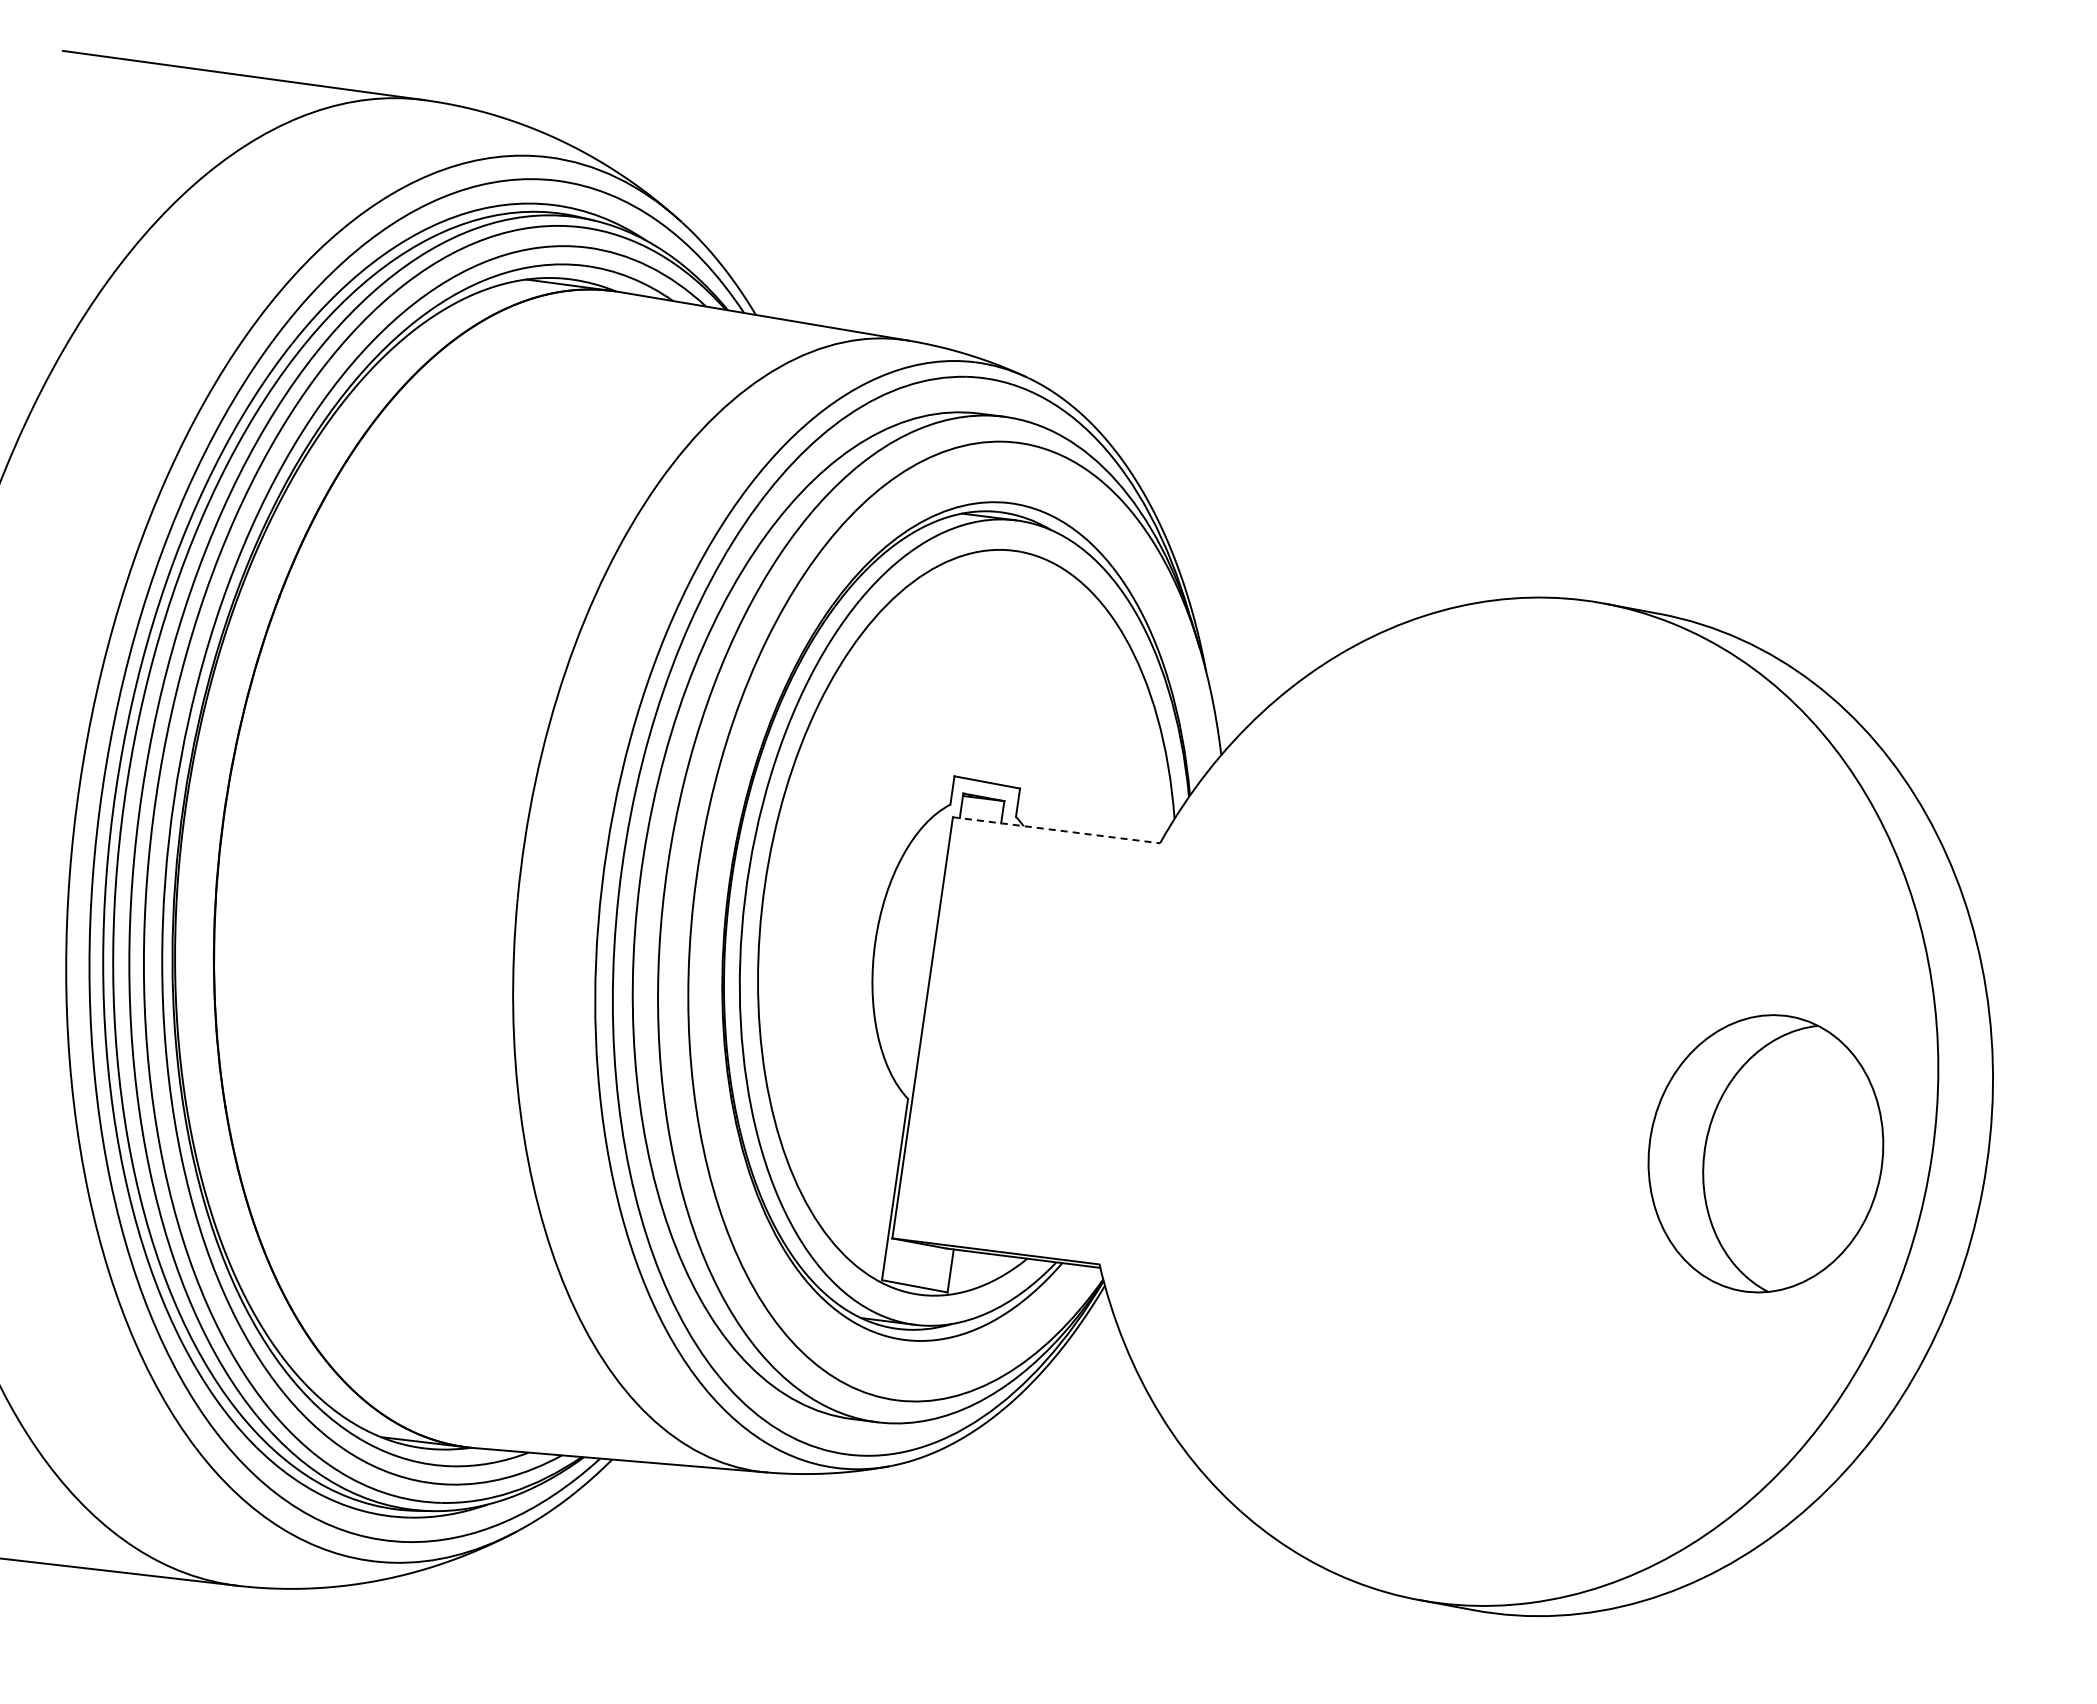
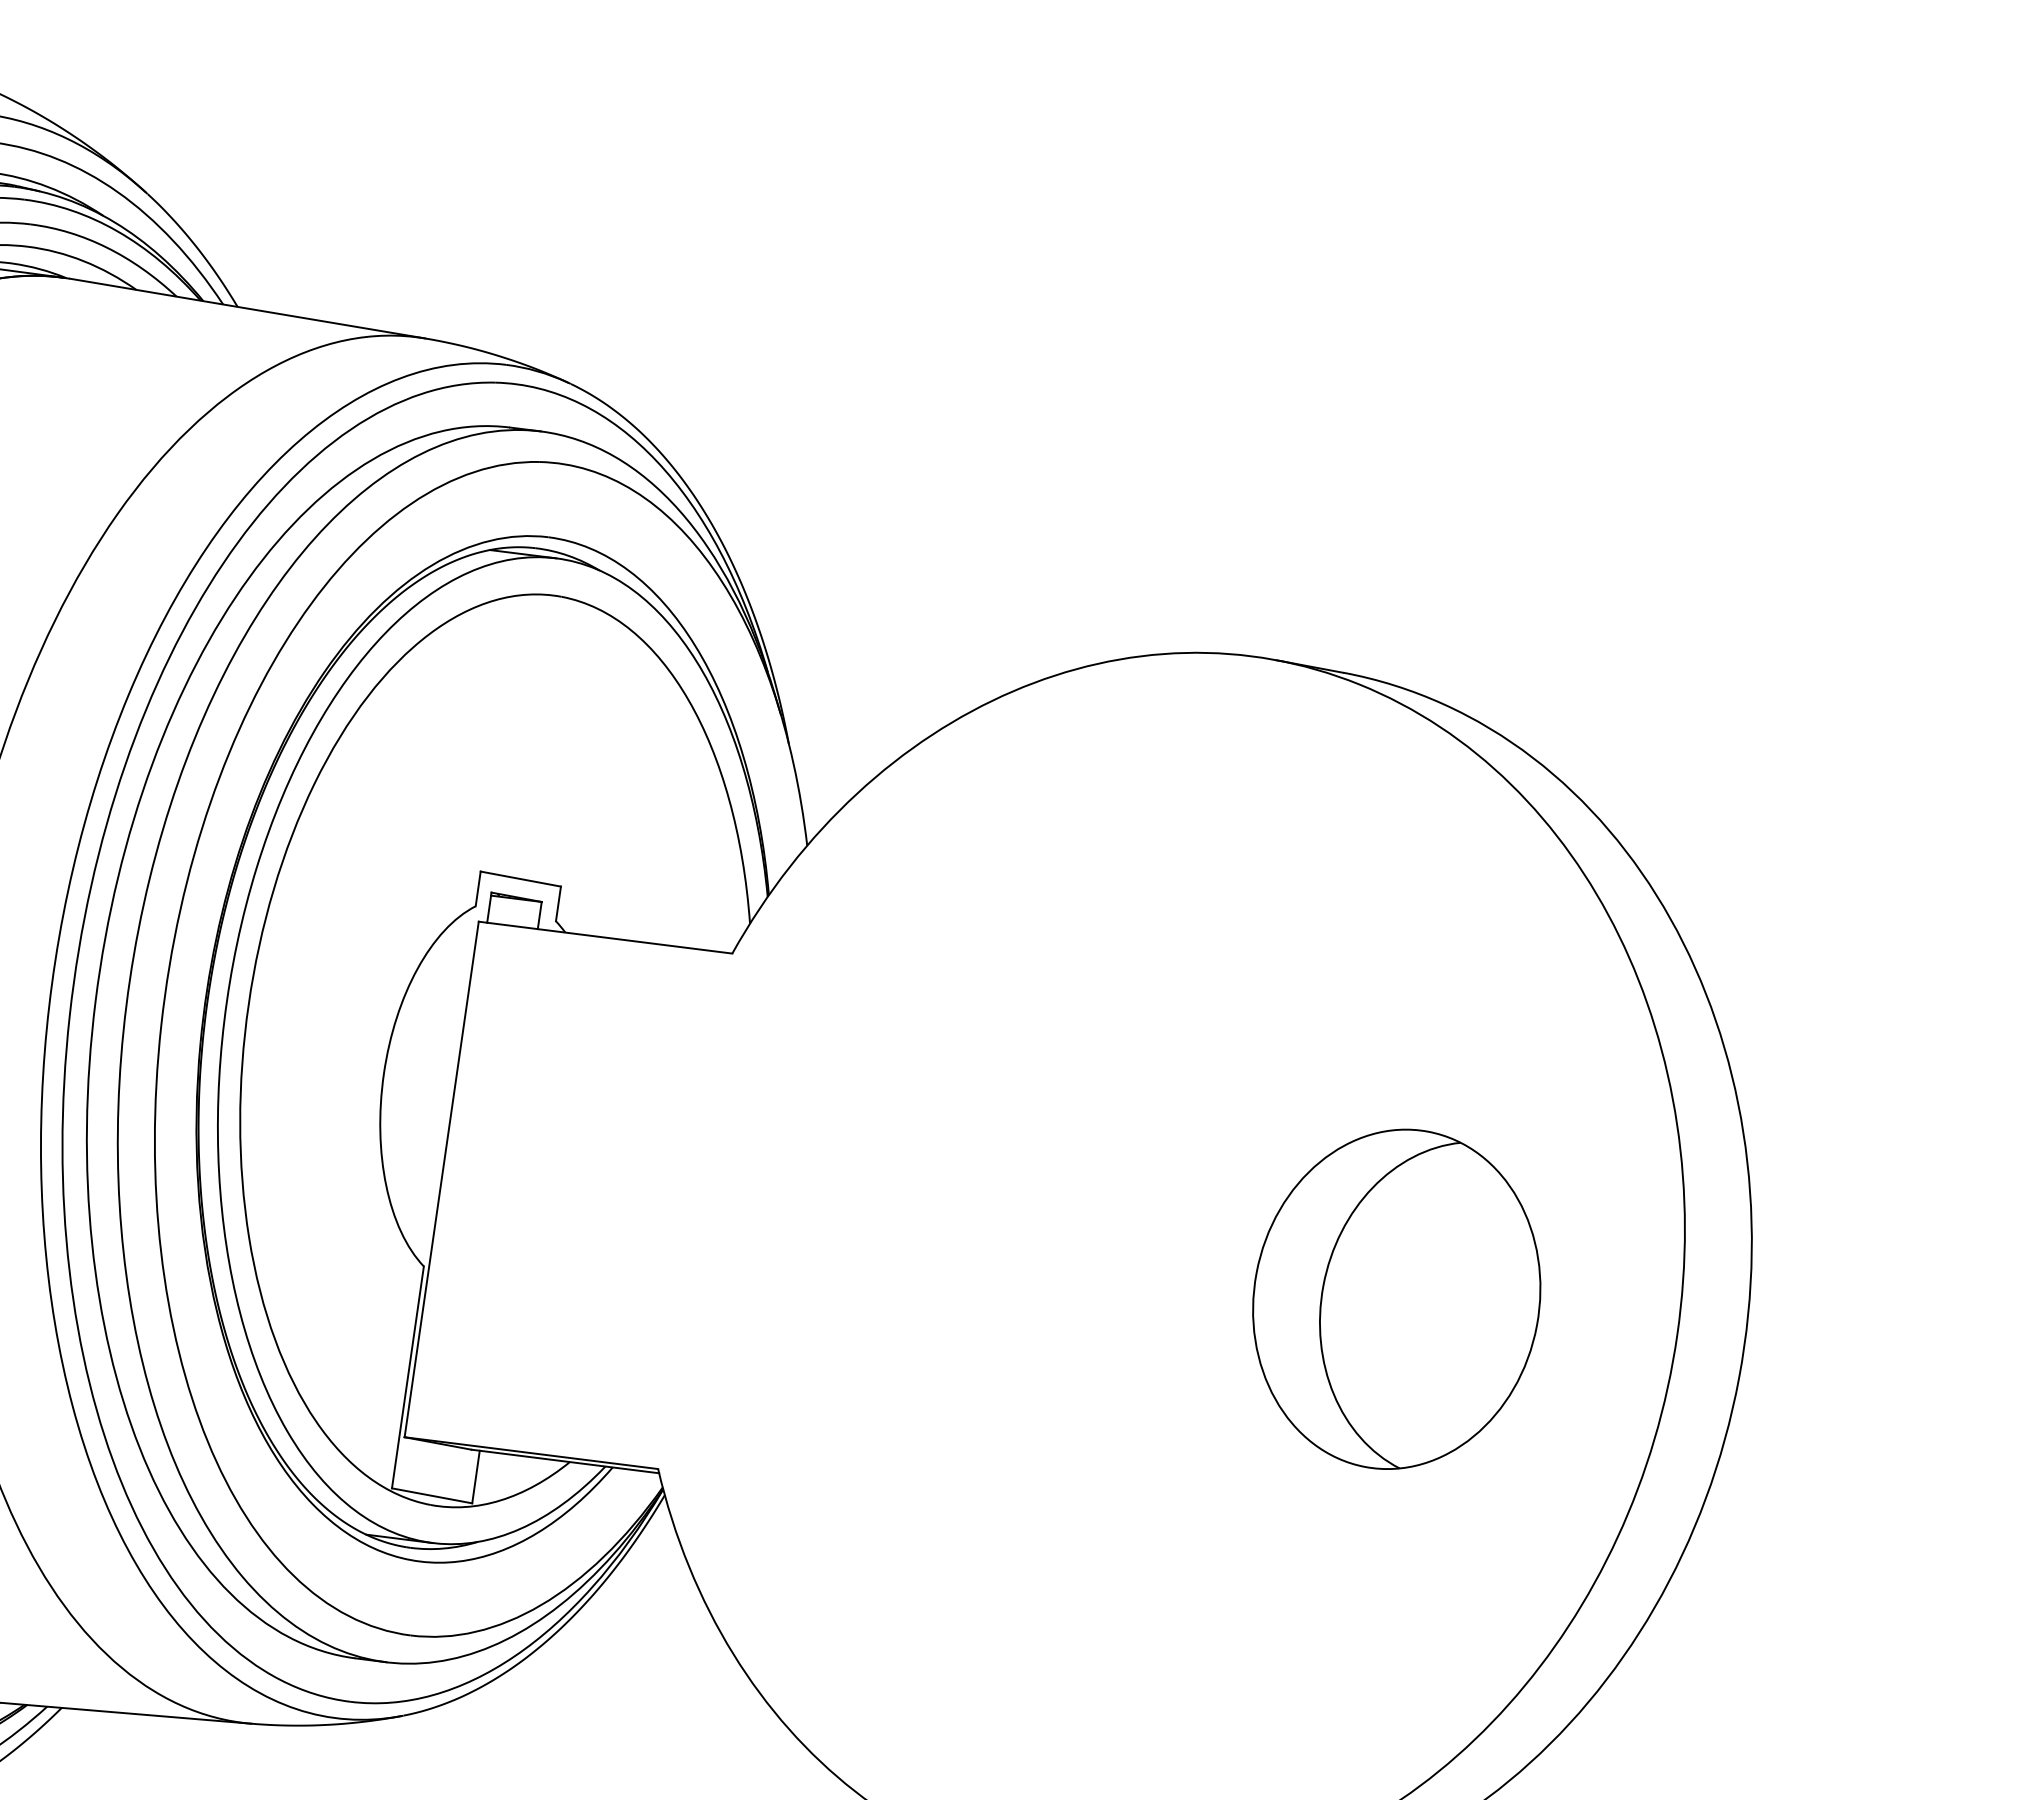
line: (1057, 830) -> (606, 937), dashed -> solid
part: (1765, 1153) -> (1396, 1298), moved

